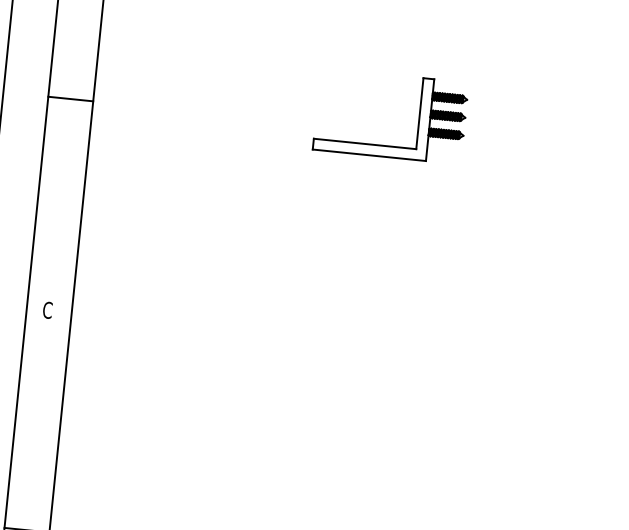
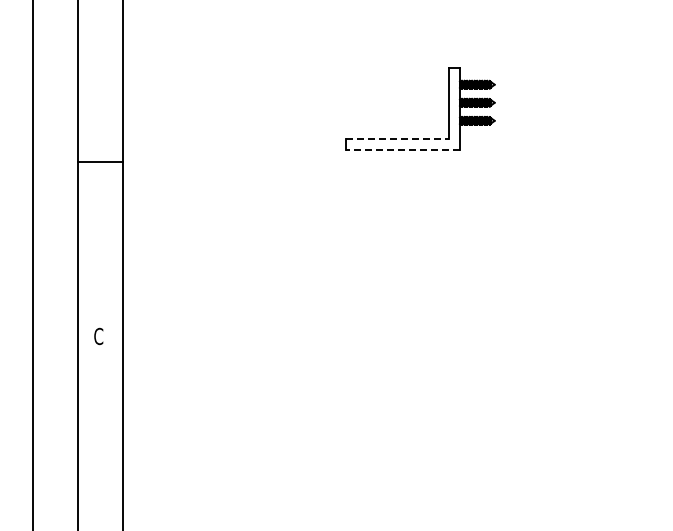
line: (69, 98) -> (99, 161), moved
line: (365, 143) -> (398, 138), solid -> dashed
line: (369, 155) -> (403, 149), solid -> dashed

